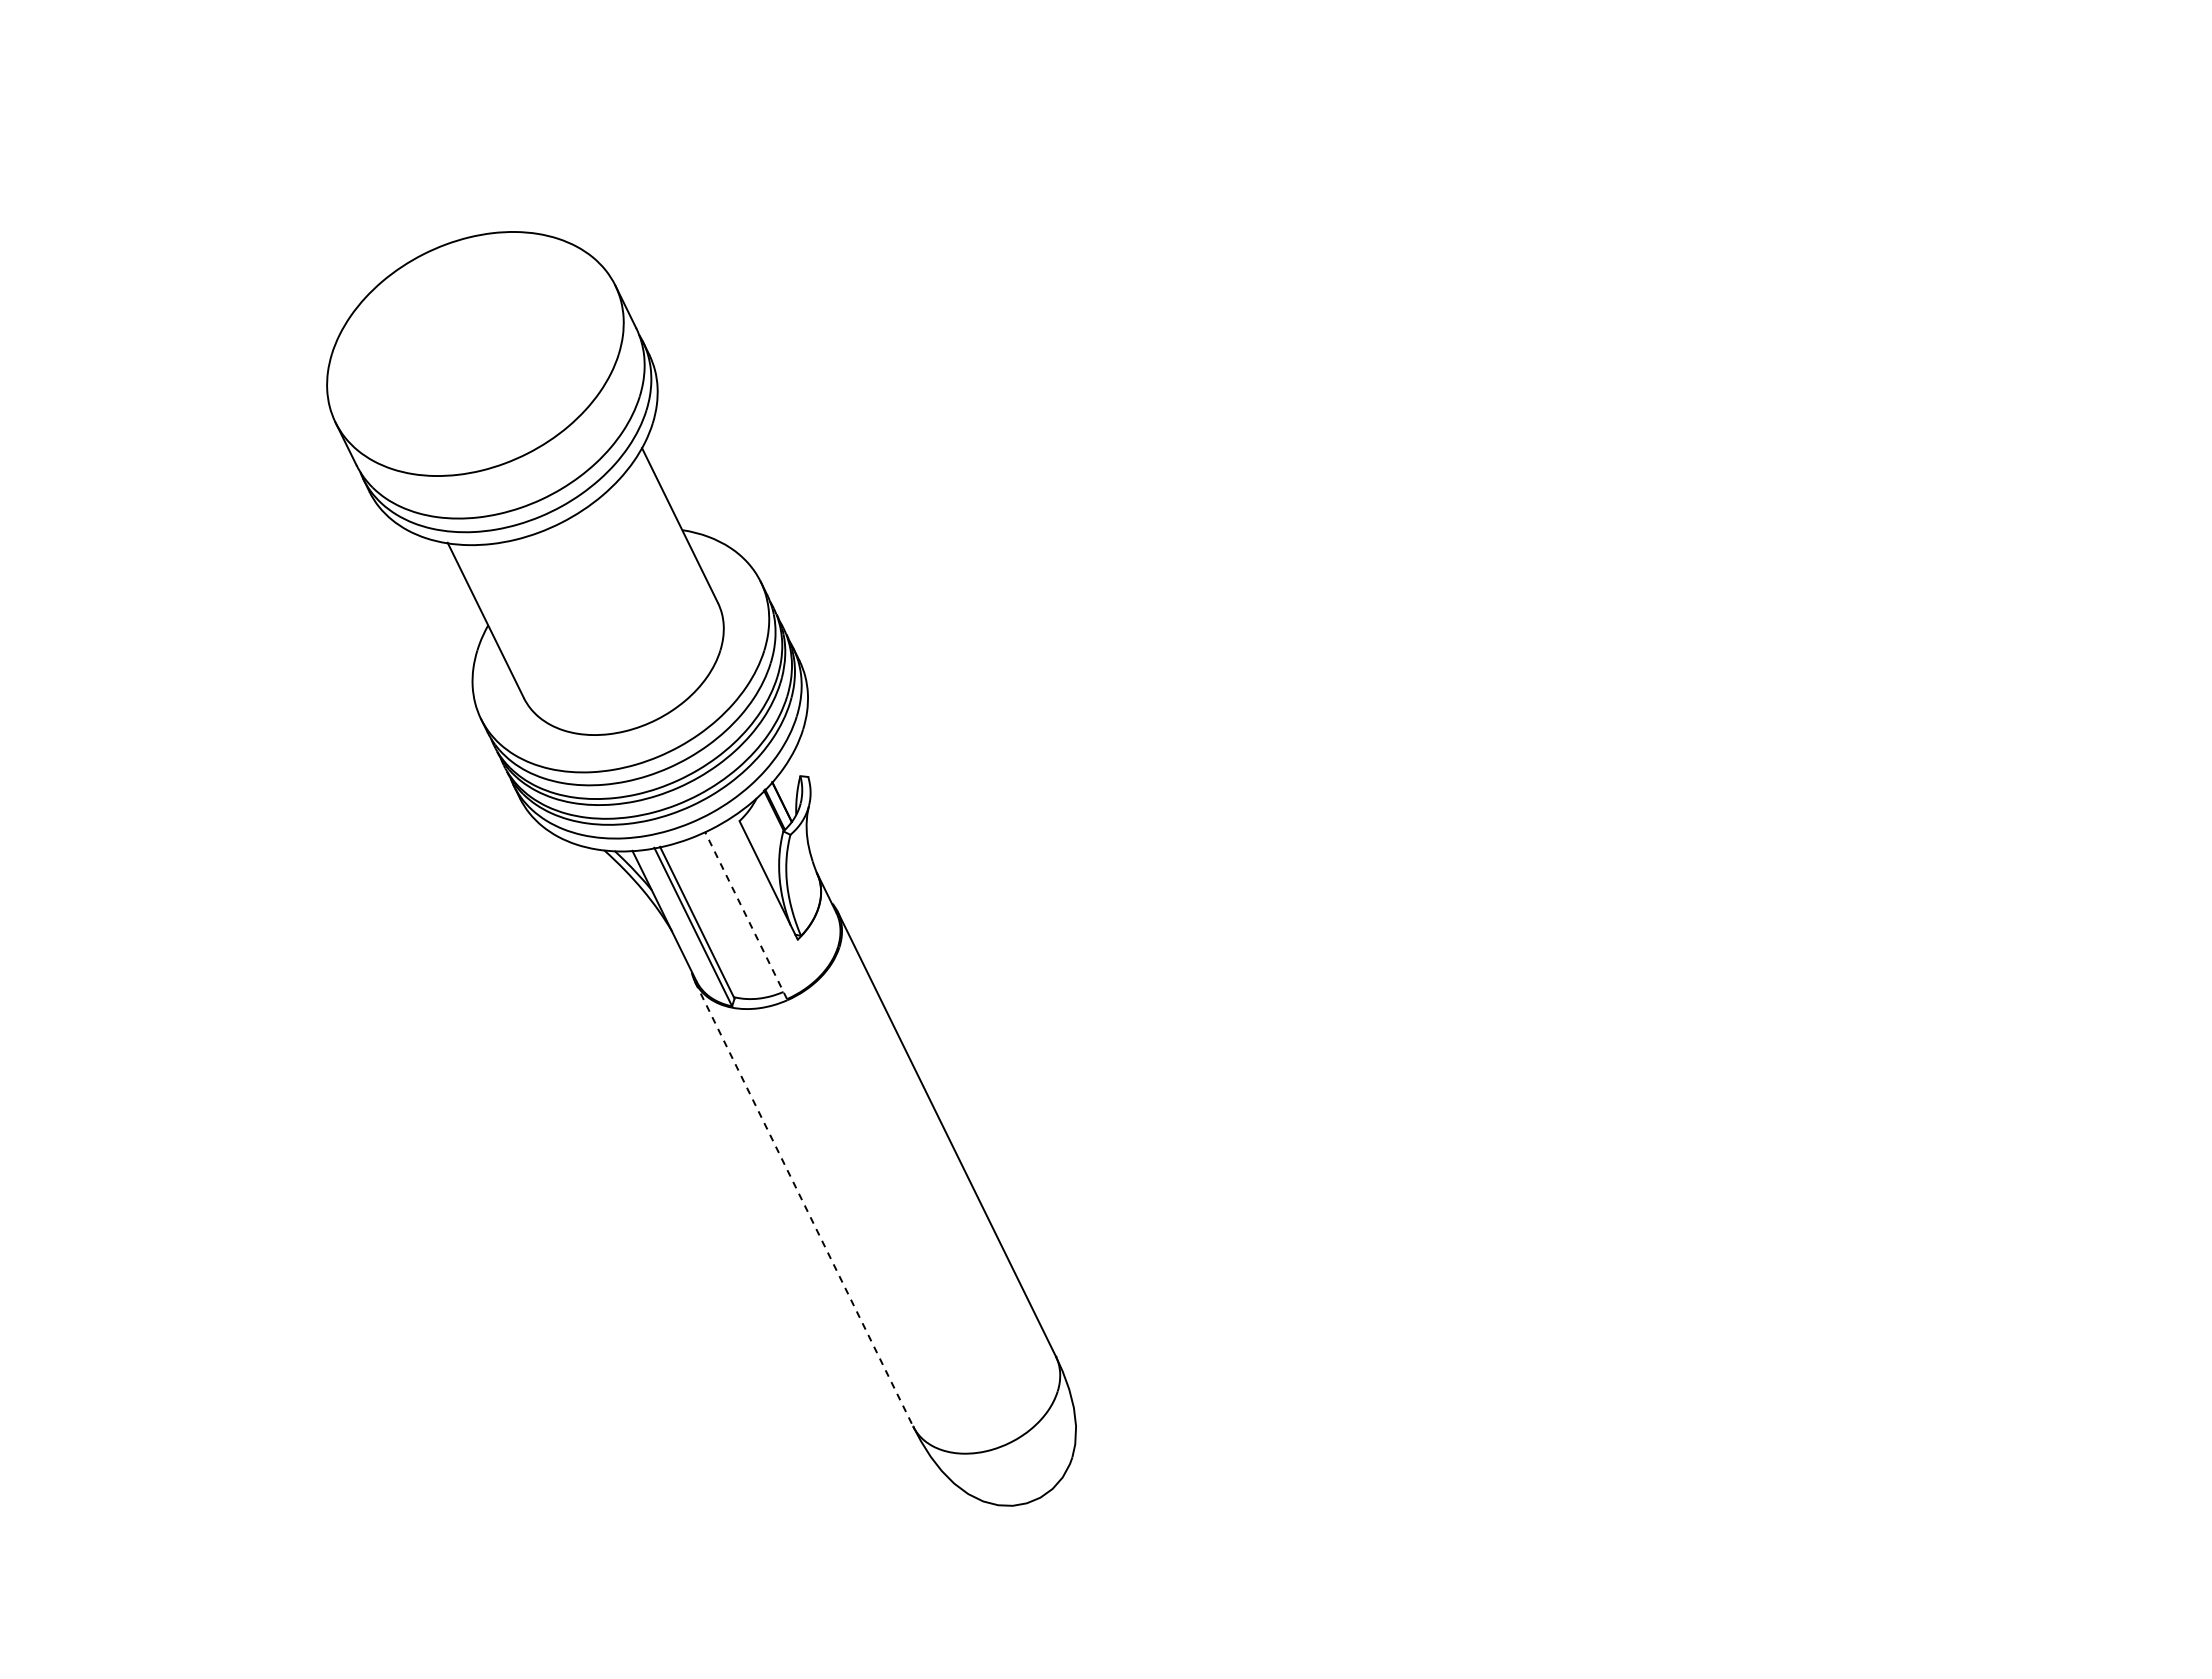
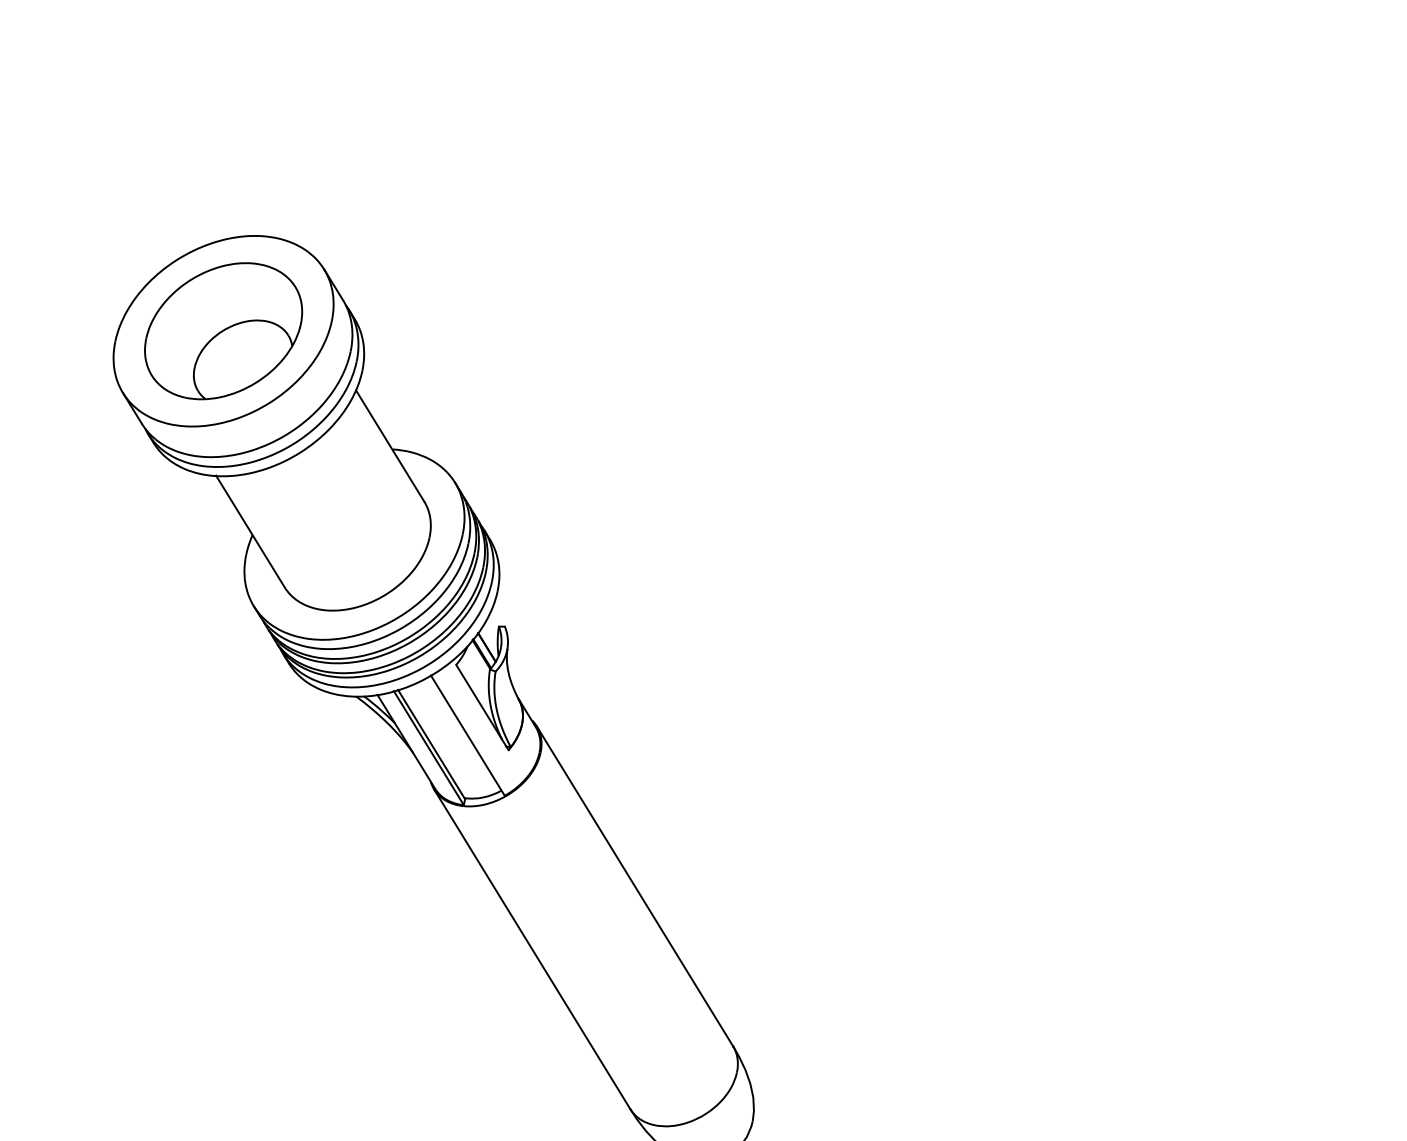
part: (475, 353) -> (223, 330), added
line: (745, 915) -> (467, 735), dashed -> solid
line: (804, 1204) -> (532, 949), dashed -> solid

